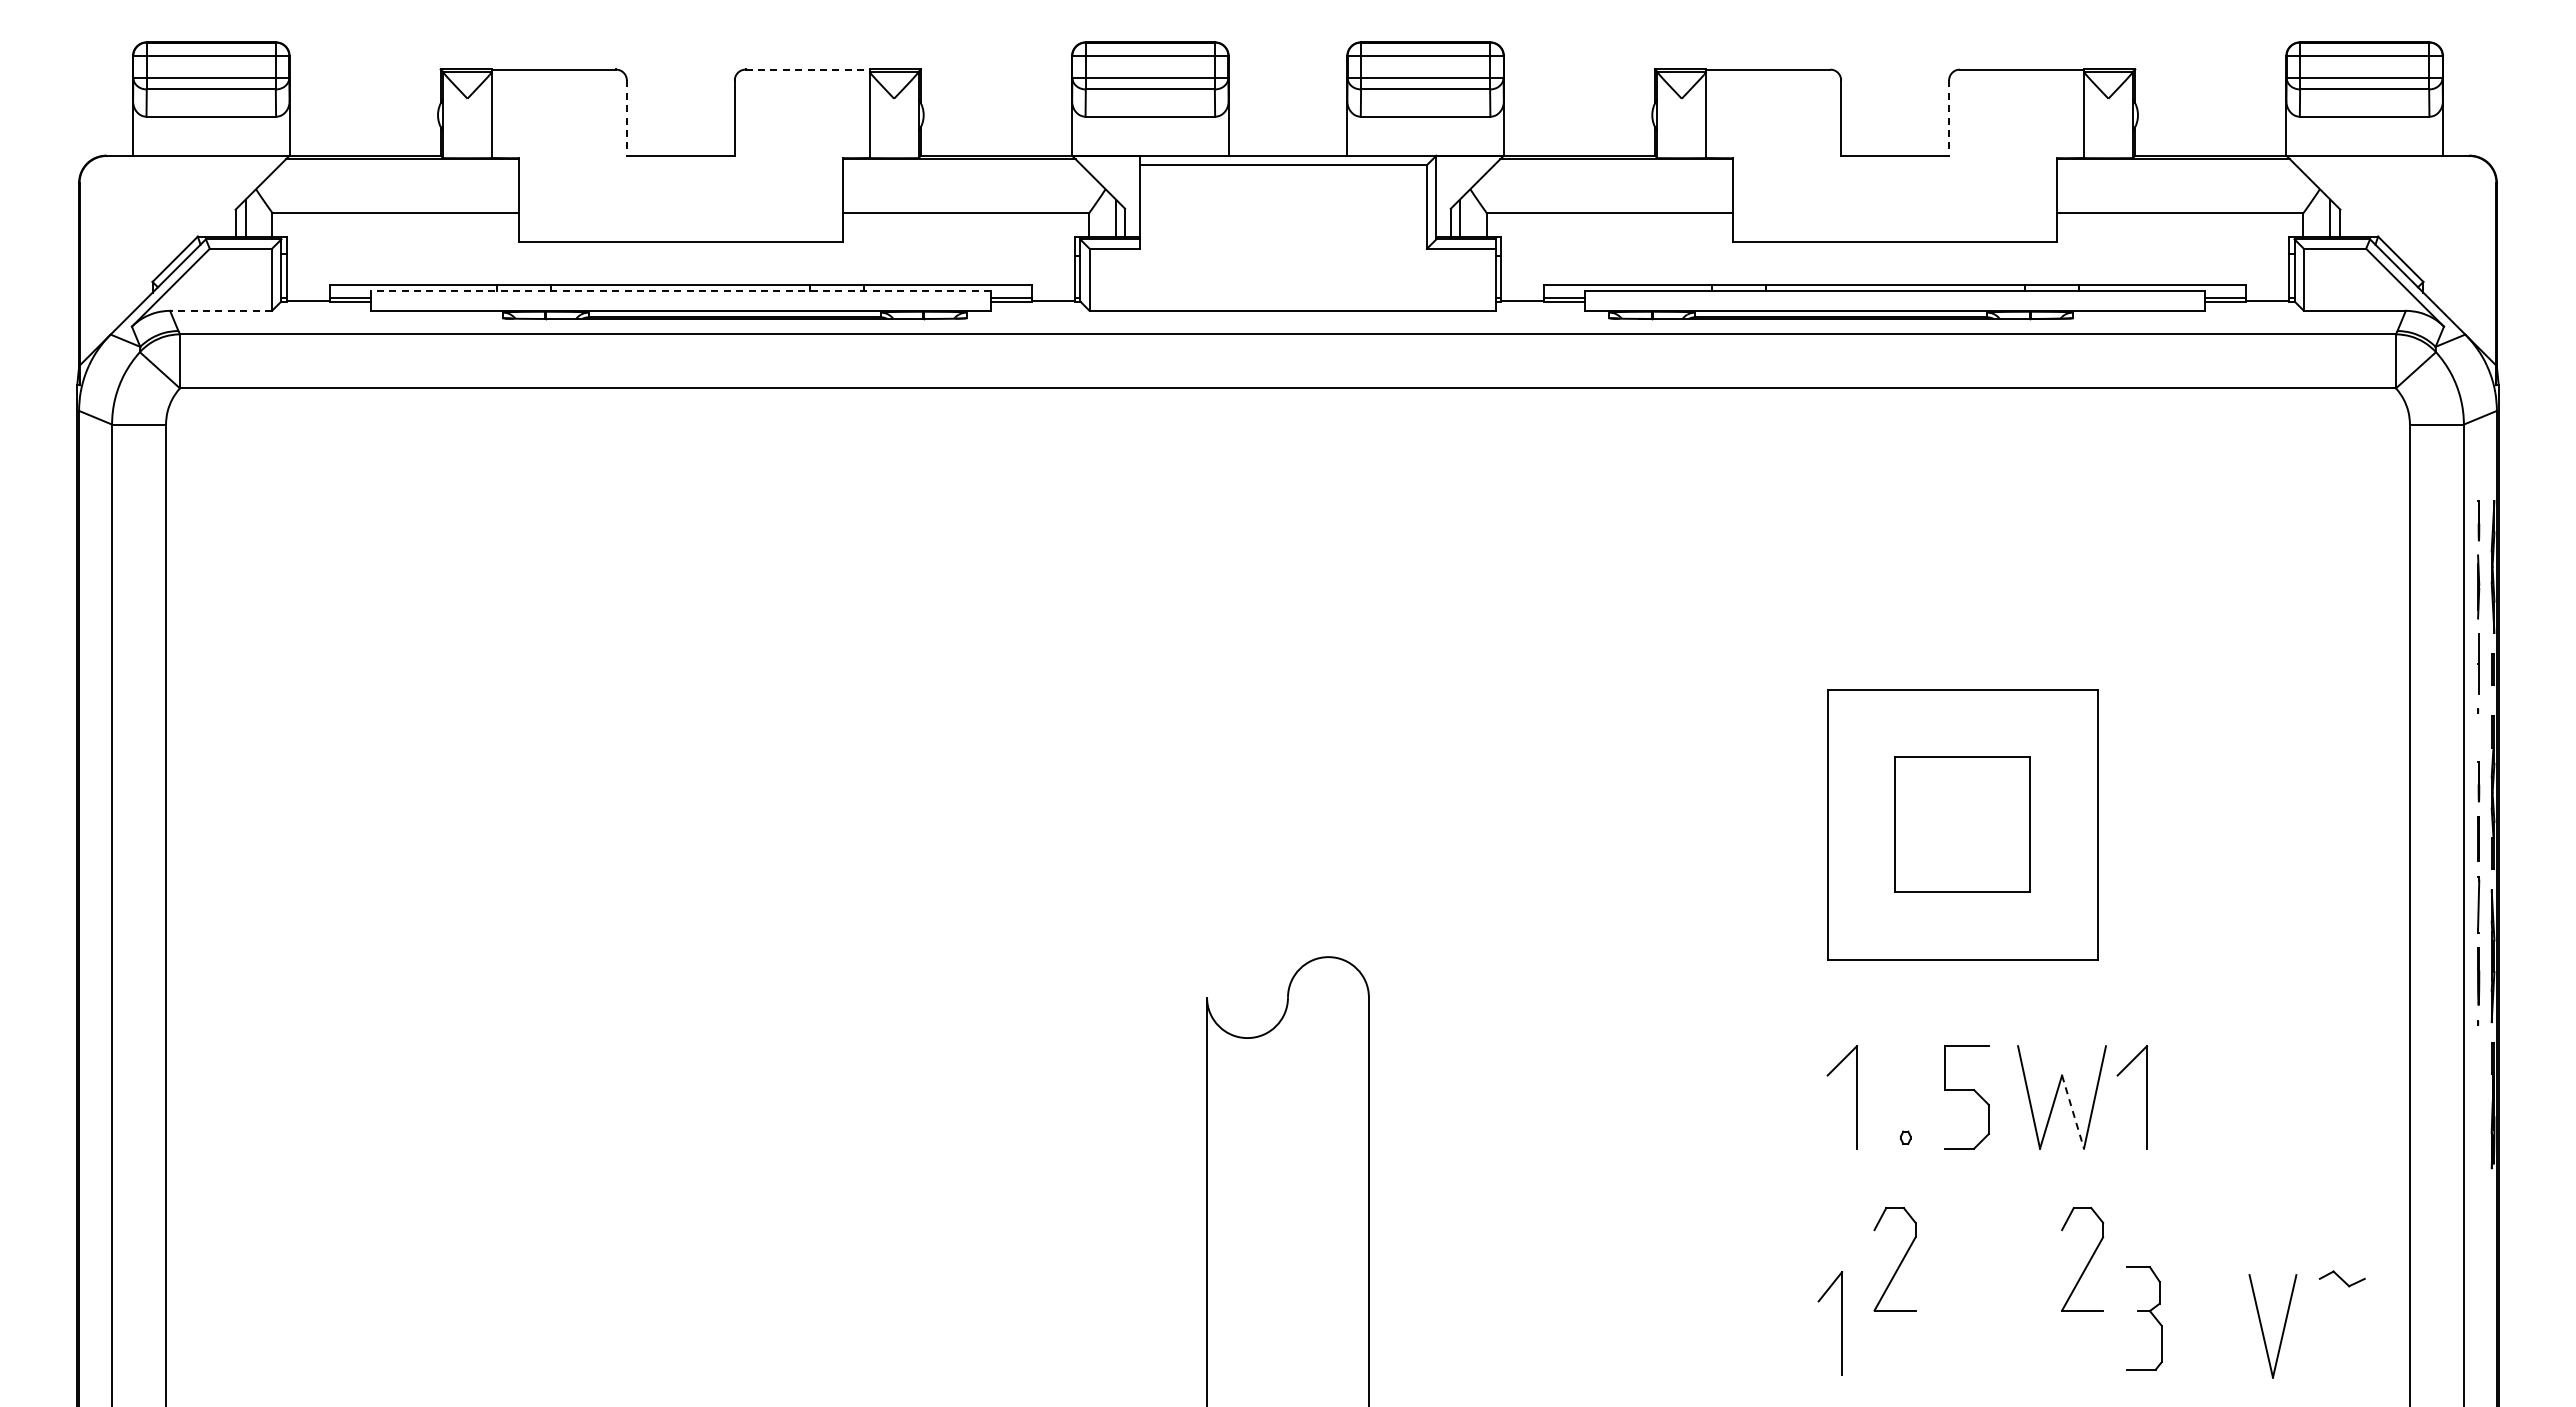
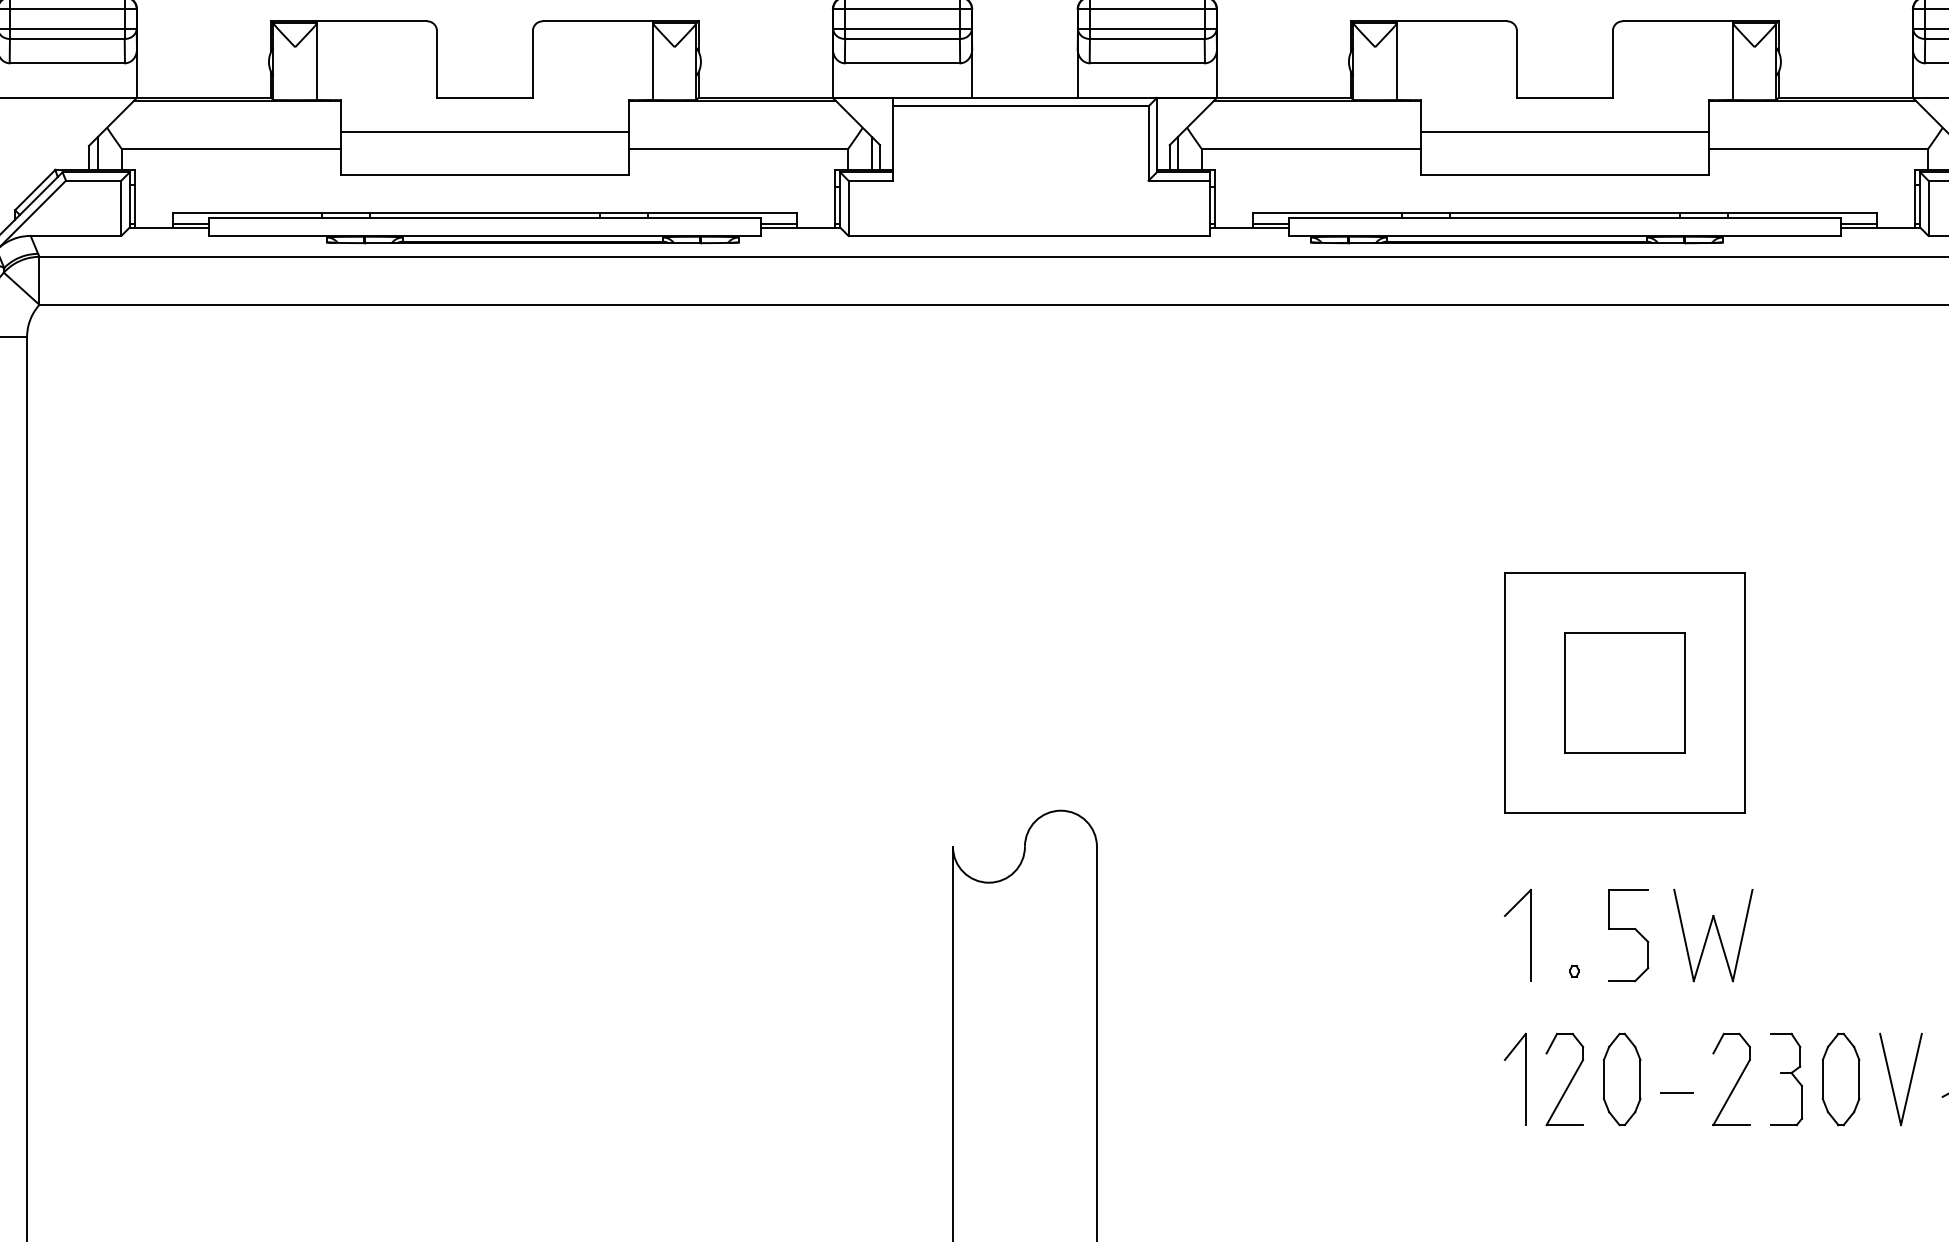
line: (808, 69) -> (598, 21), dashed -> solid
line: (626, 118) -> (436, 64), dashed -> solid
line: (1949, 118) -> (1613, 64), dashed -> solid
line: (680, 193) -> (484, 131), added
line: (1895, 193) -> (1565, 131), added
line: (680, 290) -> (484, 217), dashed -> solid
line: (221, 310) -> (76, 235), dashed -> solid
part: (2146, 1097) -> (1788, 935), removed
line: (2073, 1112) -> (1723, 948), dashed -> solid
part: (1959, 1259) -> (1622, 1079), added
part: (2205, 1259) -> (1840, 1079), added
line: (2020, 1274) -> (1676, 1092), added
part: (2144, 1311) -> (1786, 1073), moved
part: (1841, 1323) -> (1525, 1079), moved
part: (2263, 1330) -> (1892, 1083), moved

